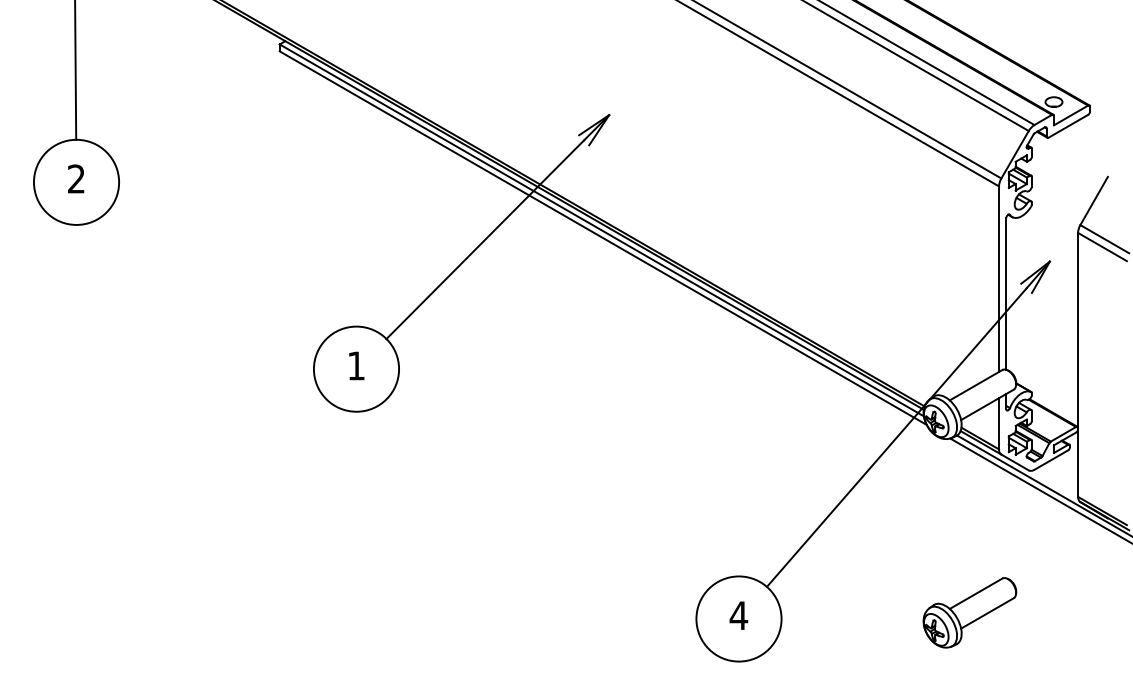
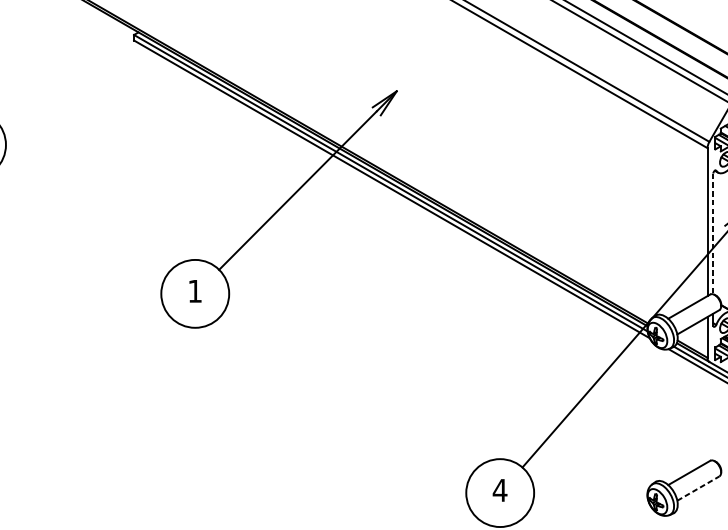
line: (1006, 294) -> (713, 234), solid -> dashed
line: (987, 613) -> (698, 488), solid -> dashed

